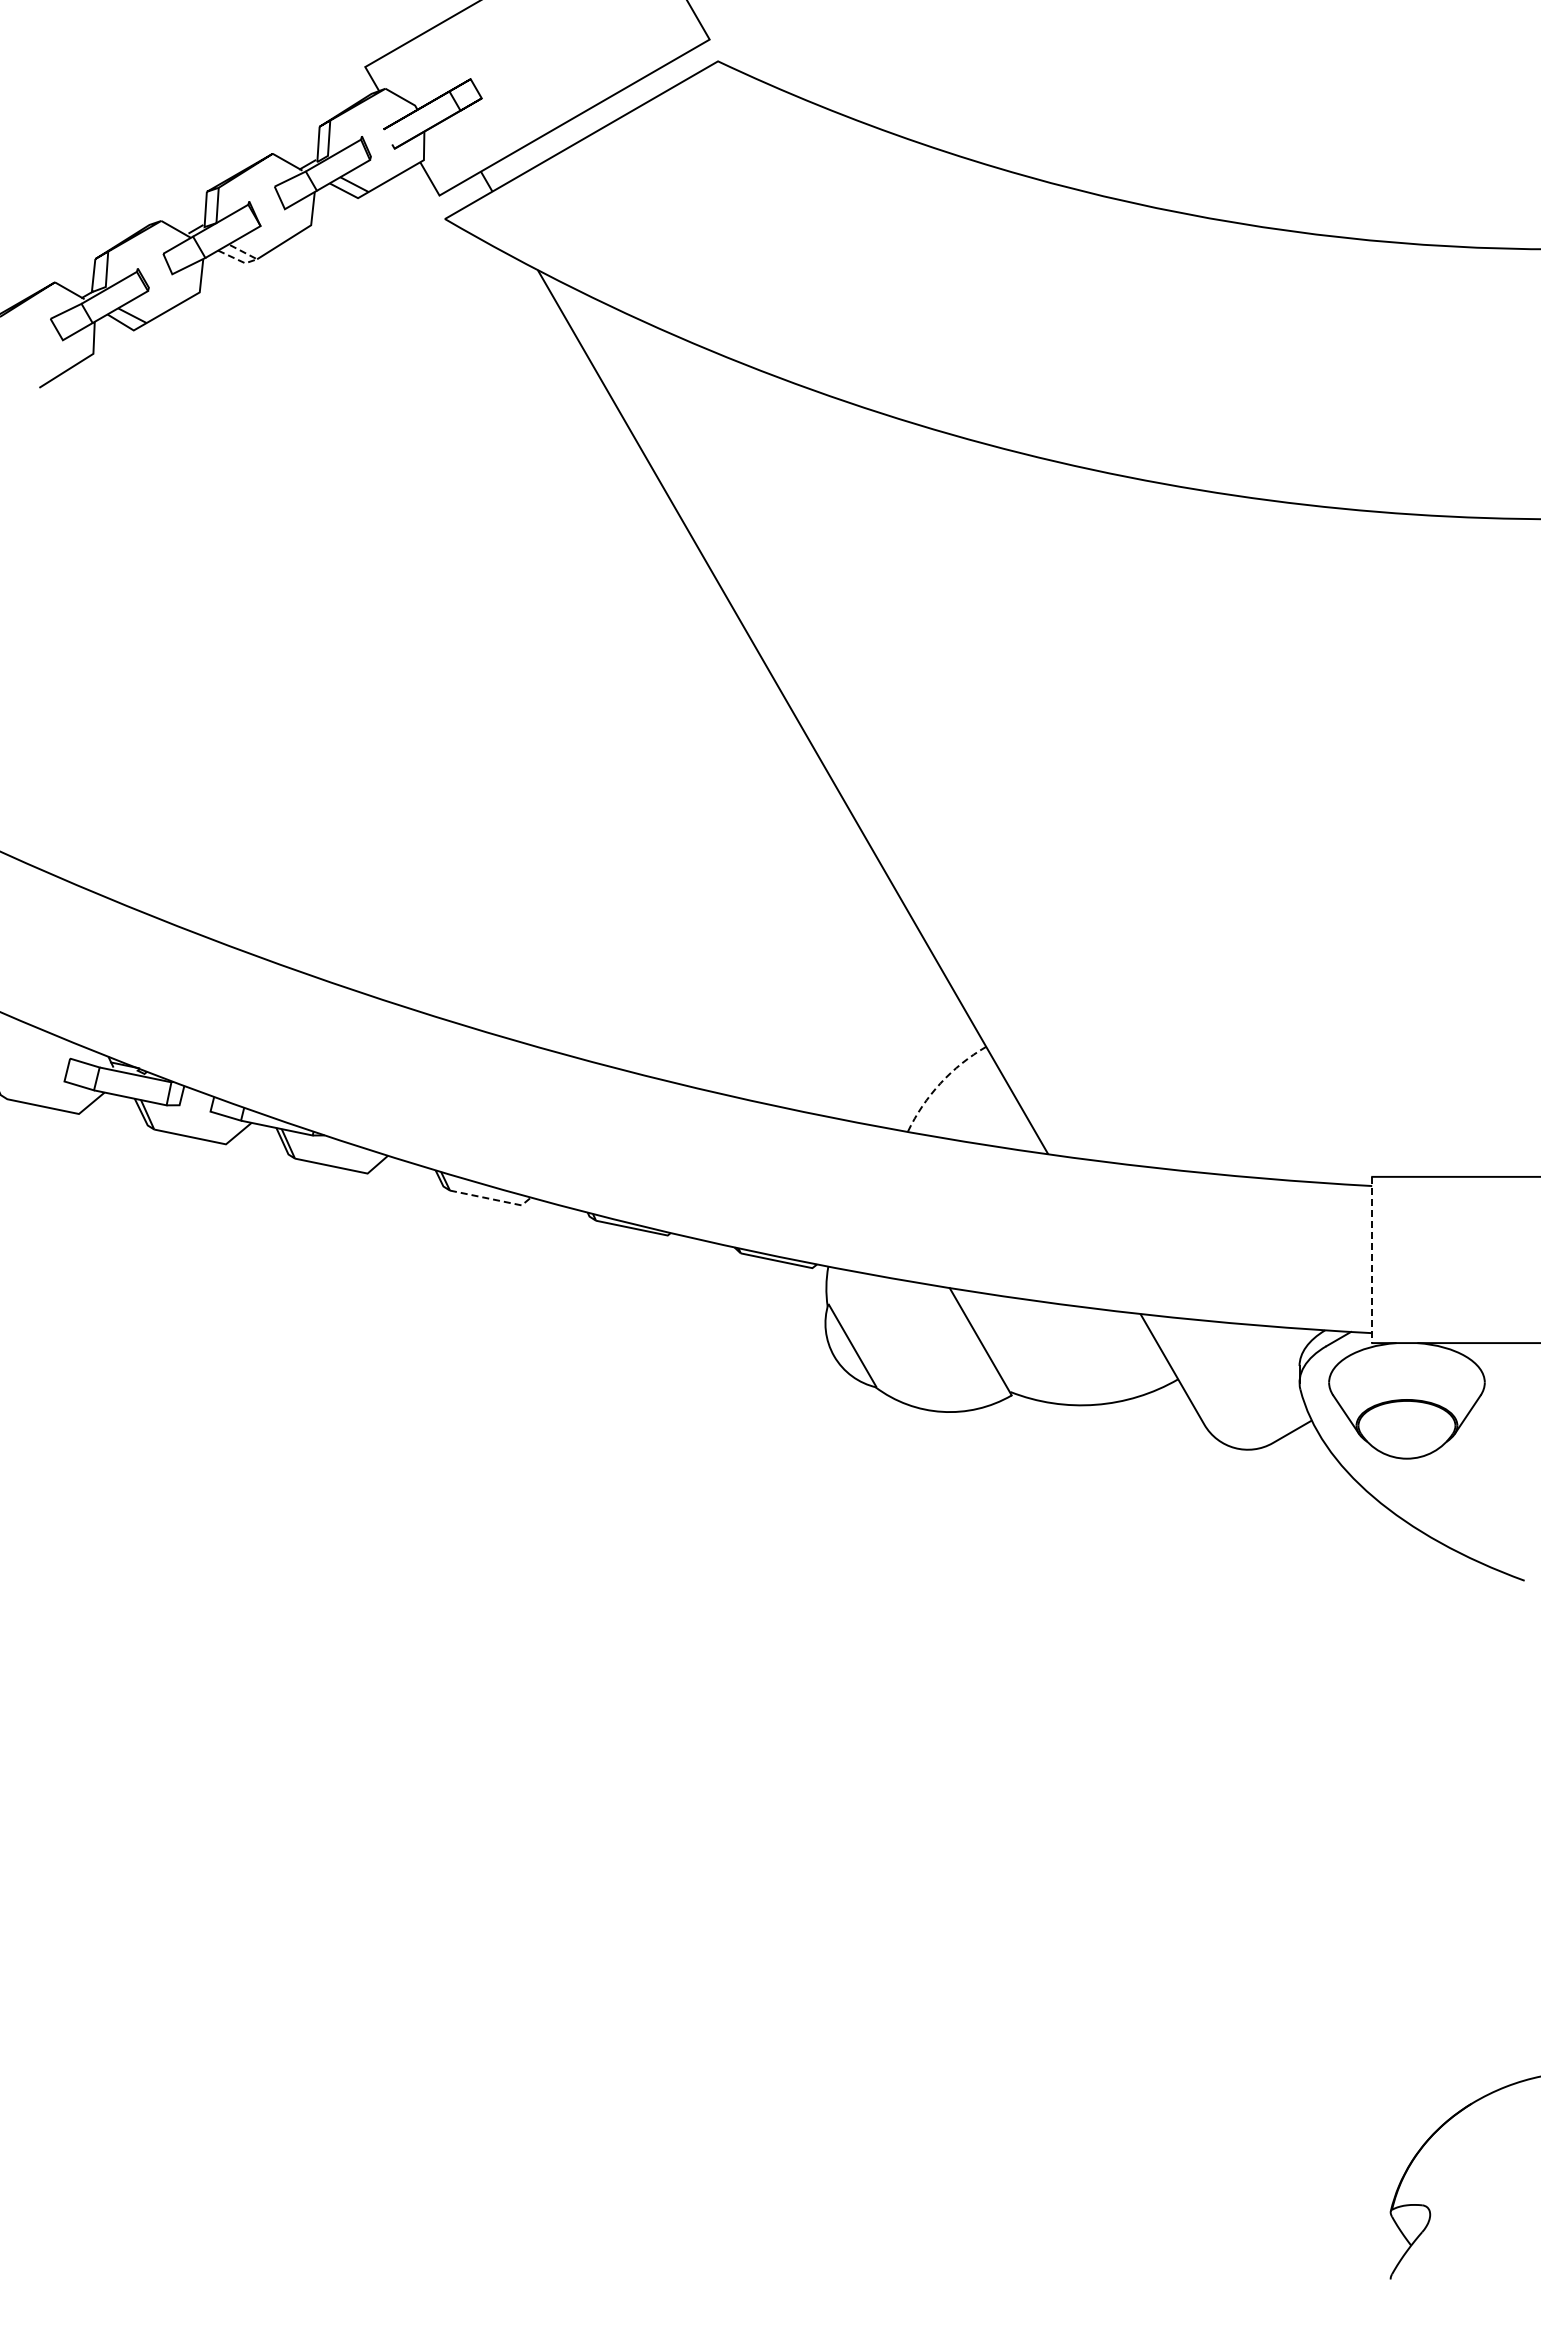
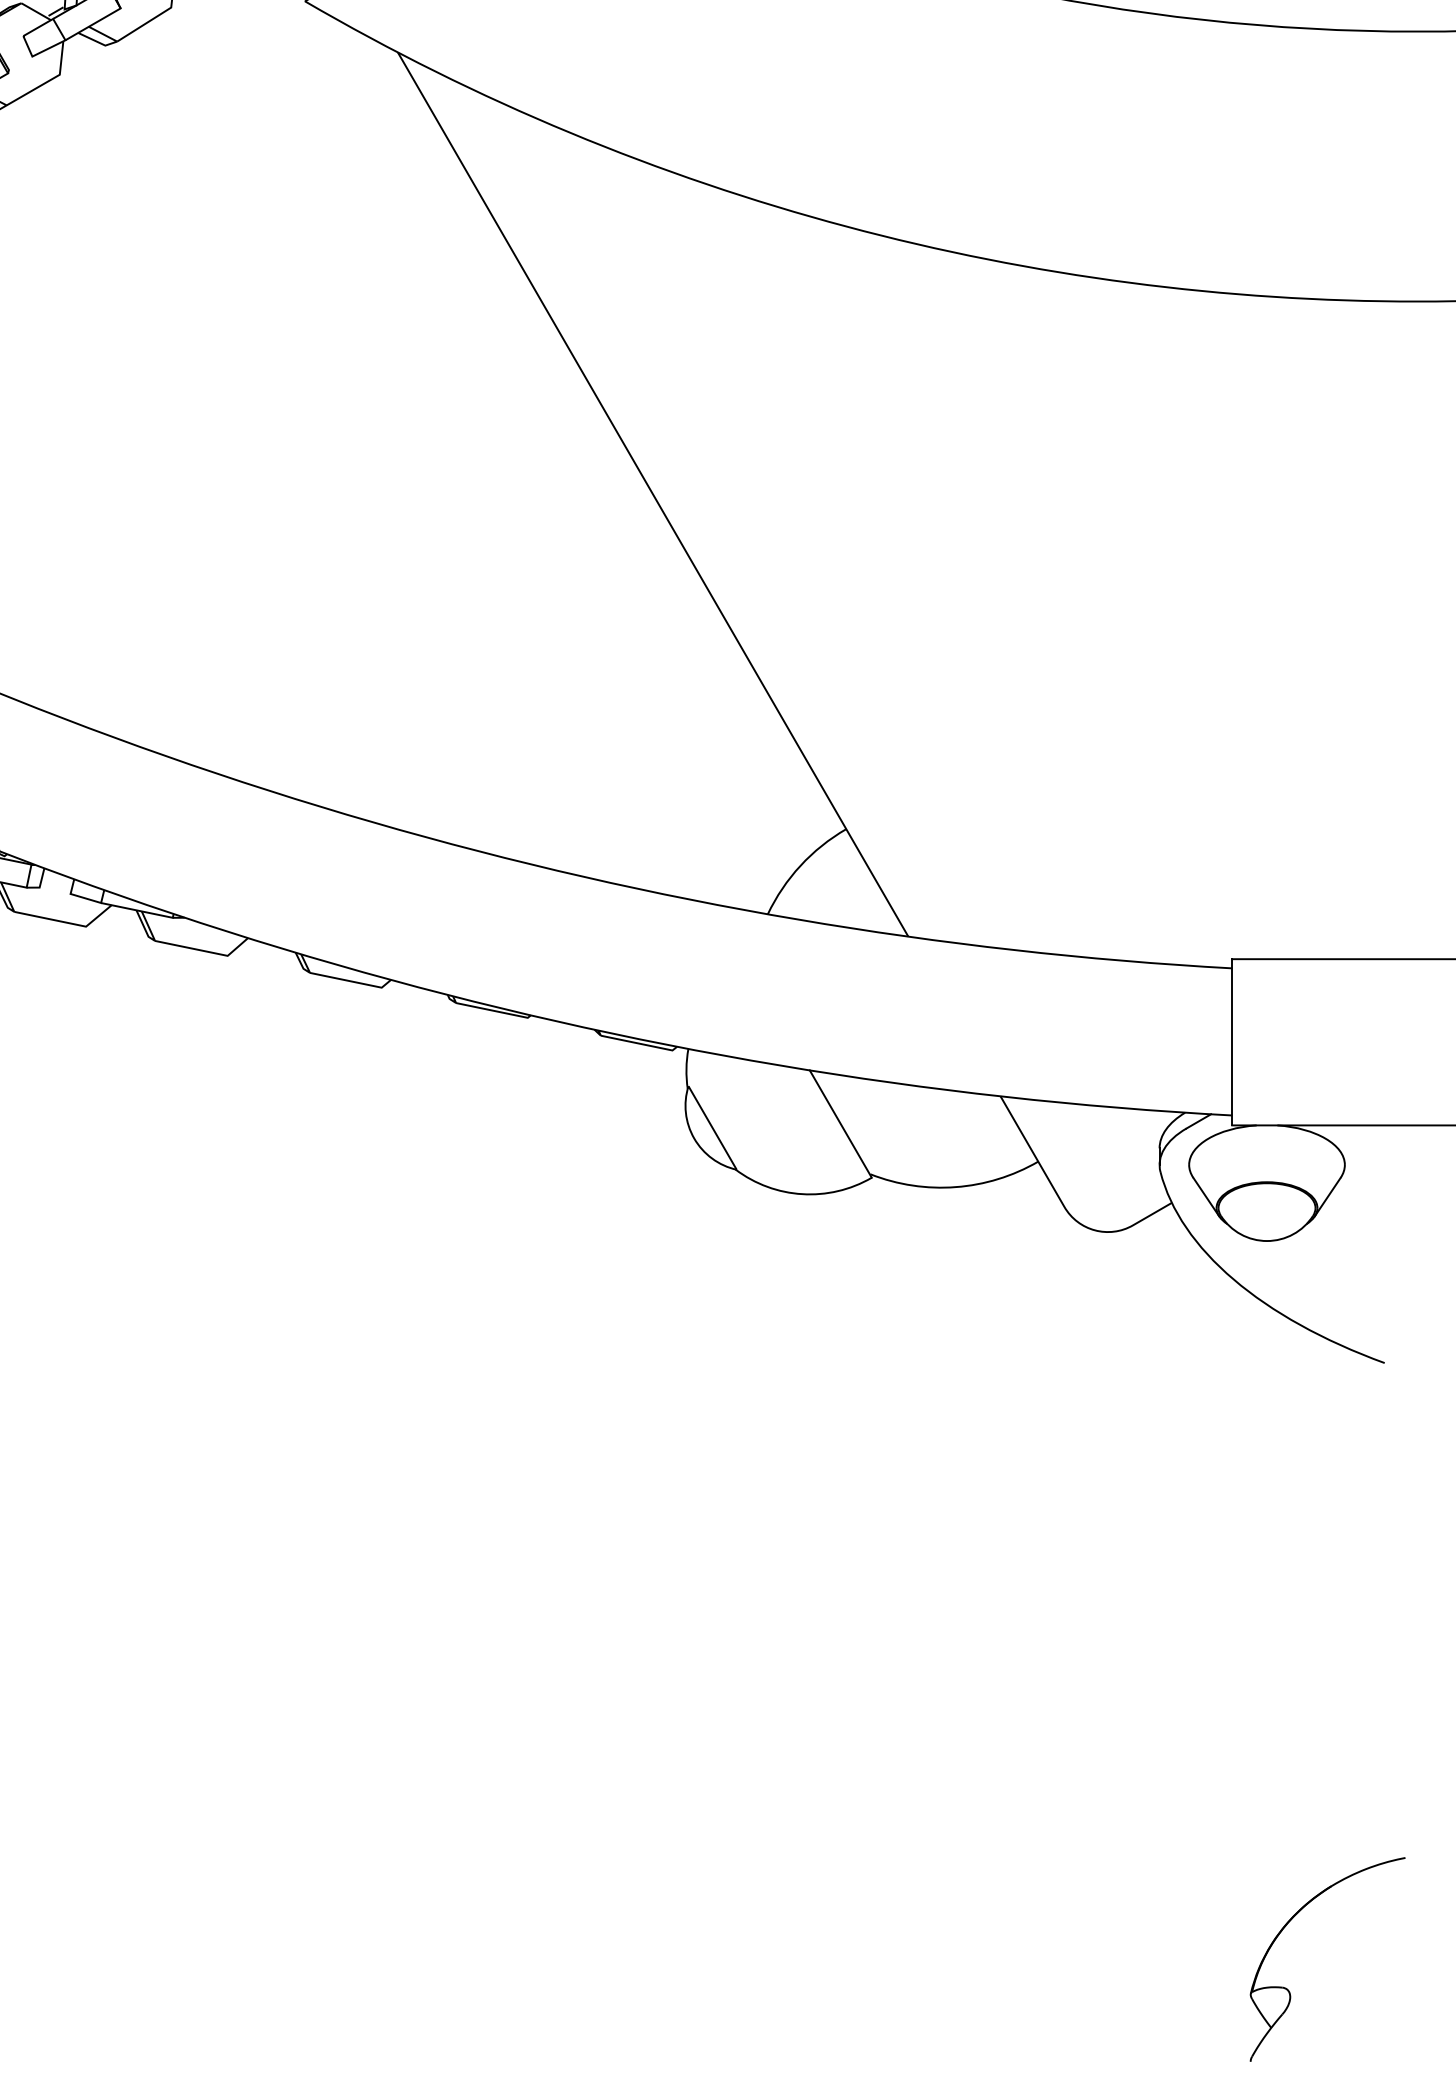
line: (252, 260) -> (112, 42), dashed -> solid
arc: (940, 1083) -> (800, 865), dashed -> solid
line: (492, 1199) -> (352, 981), dashed -> solid
line: (1372, 1260) -> (1232, 1042), dashed -> solid

